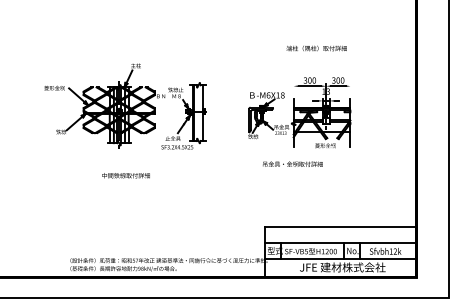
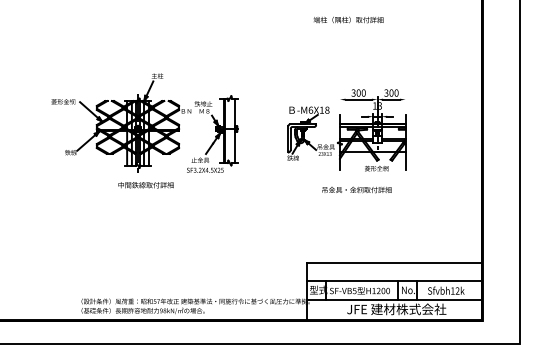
text: (316, 48) -> (348, 19), moved
text: (292, 163) -> (356, 189), moved
text: (125, 175) -> (145, 185), moved

